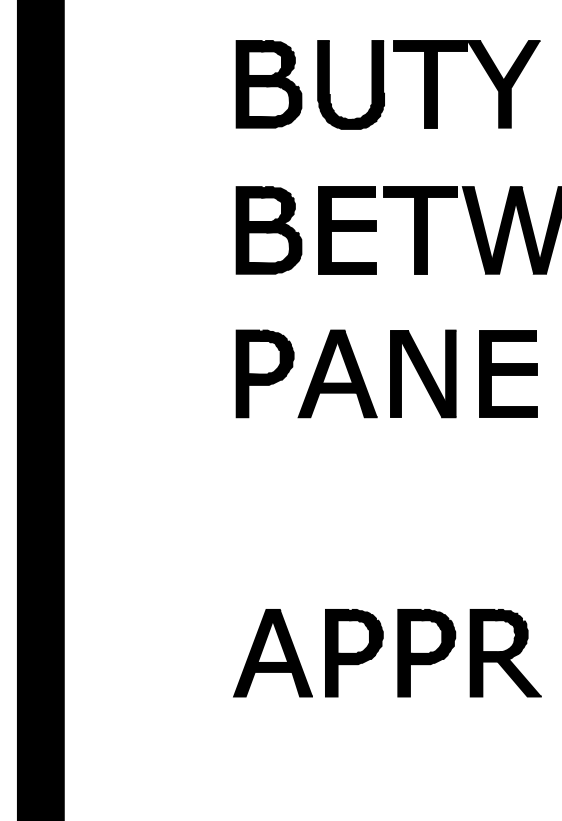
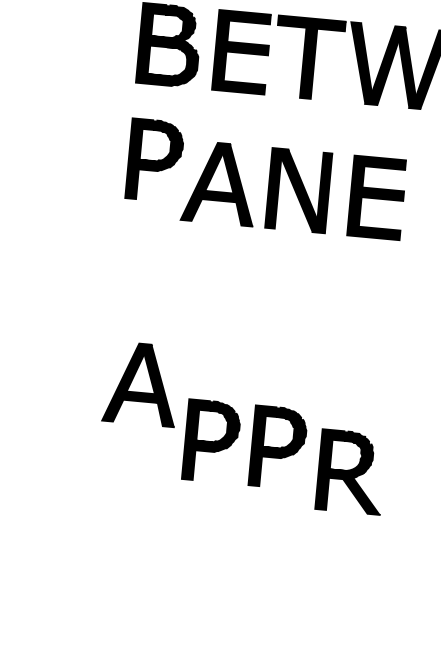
part: (264, 373) -> (154, 160), moved
part: (272, 653) -> (141, 384), moved
part: (505, 653) -> (350, 472), moved

